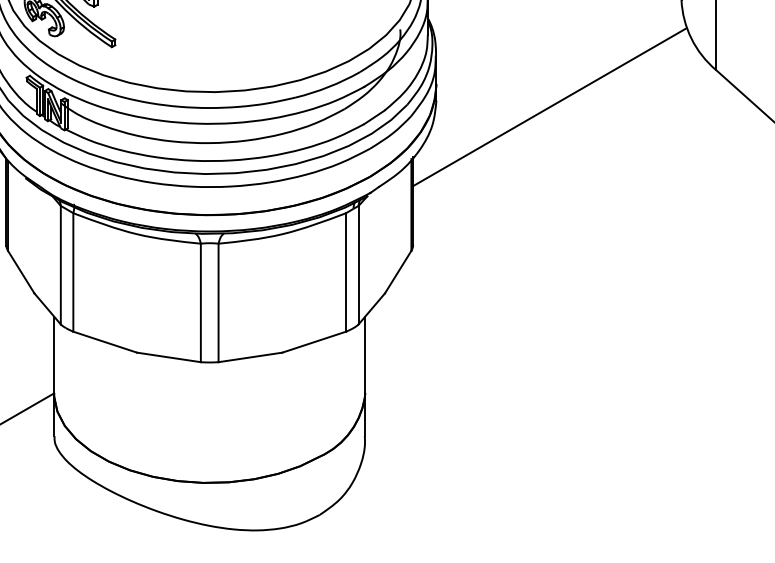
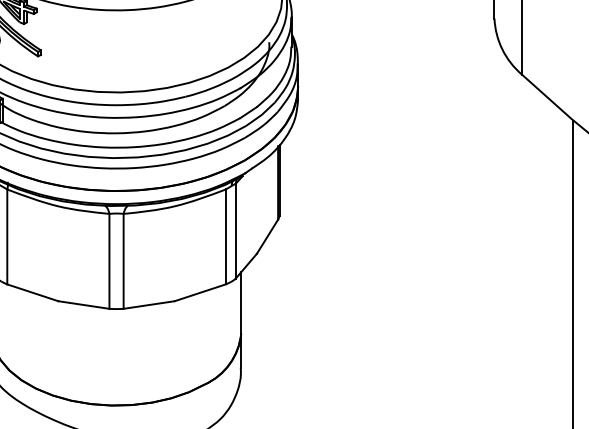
line: (549, 107) -> (388, 104), removed

